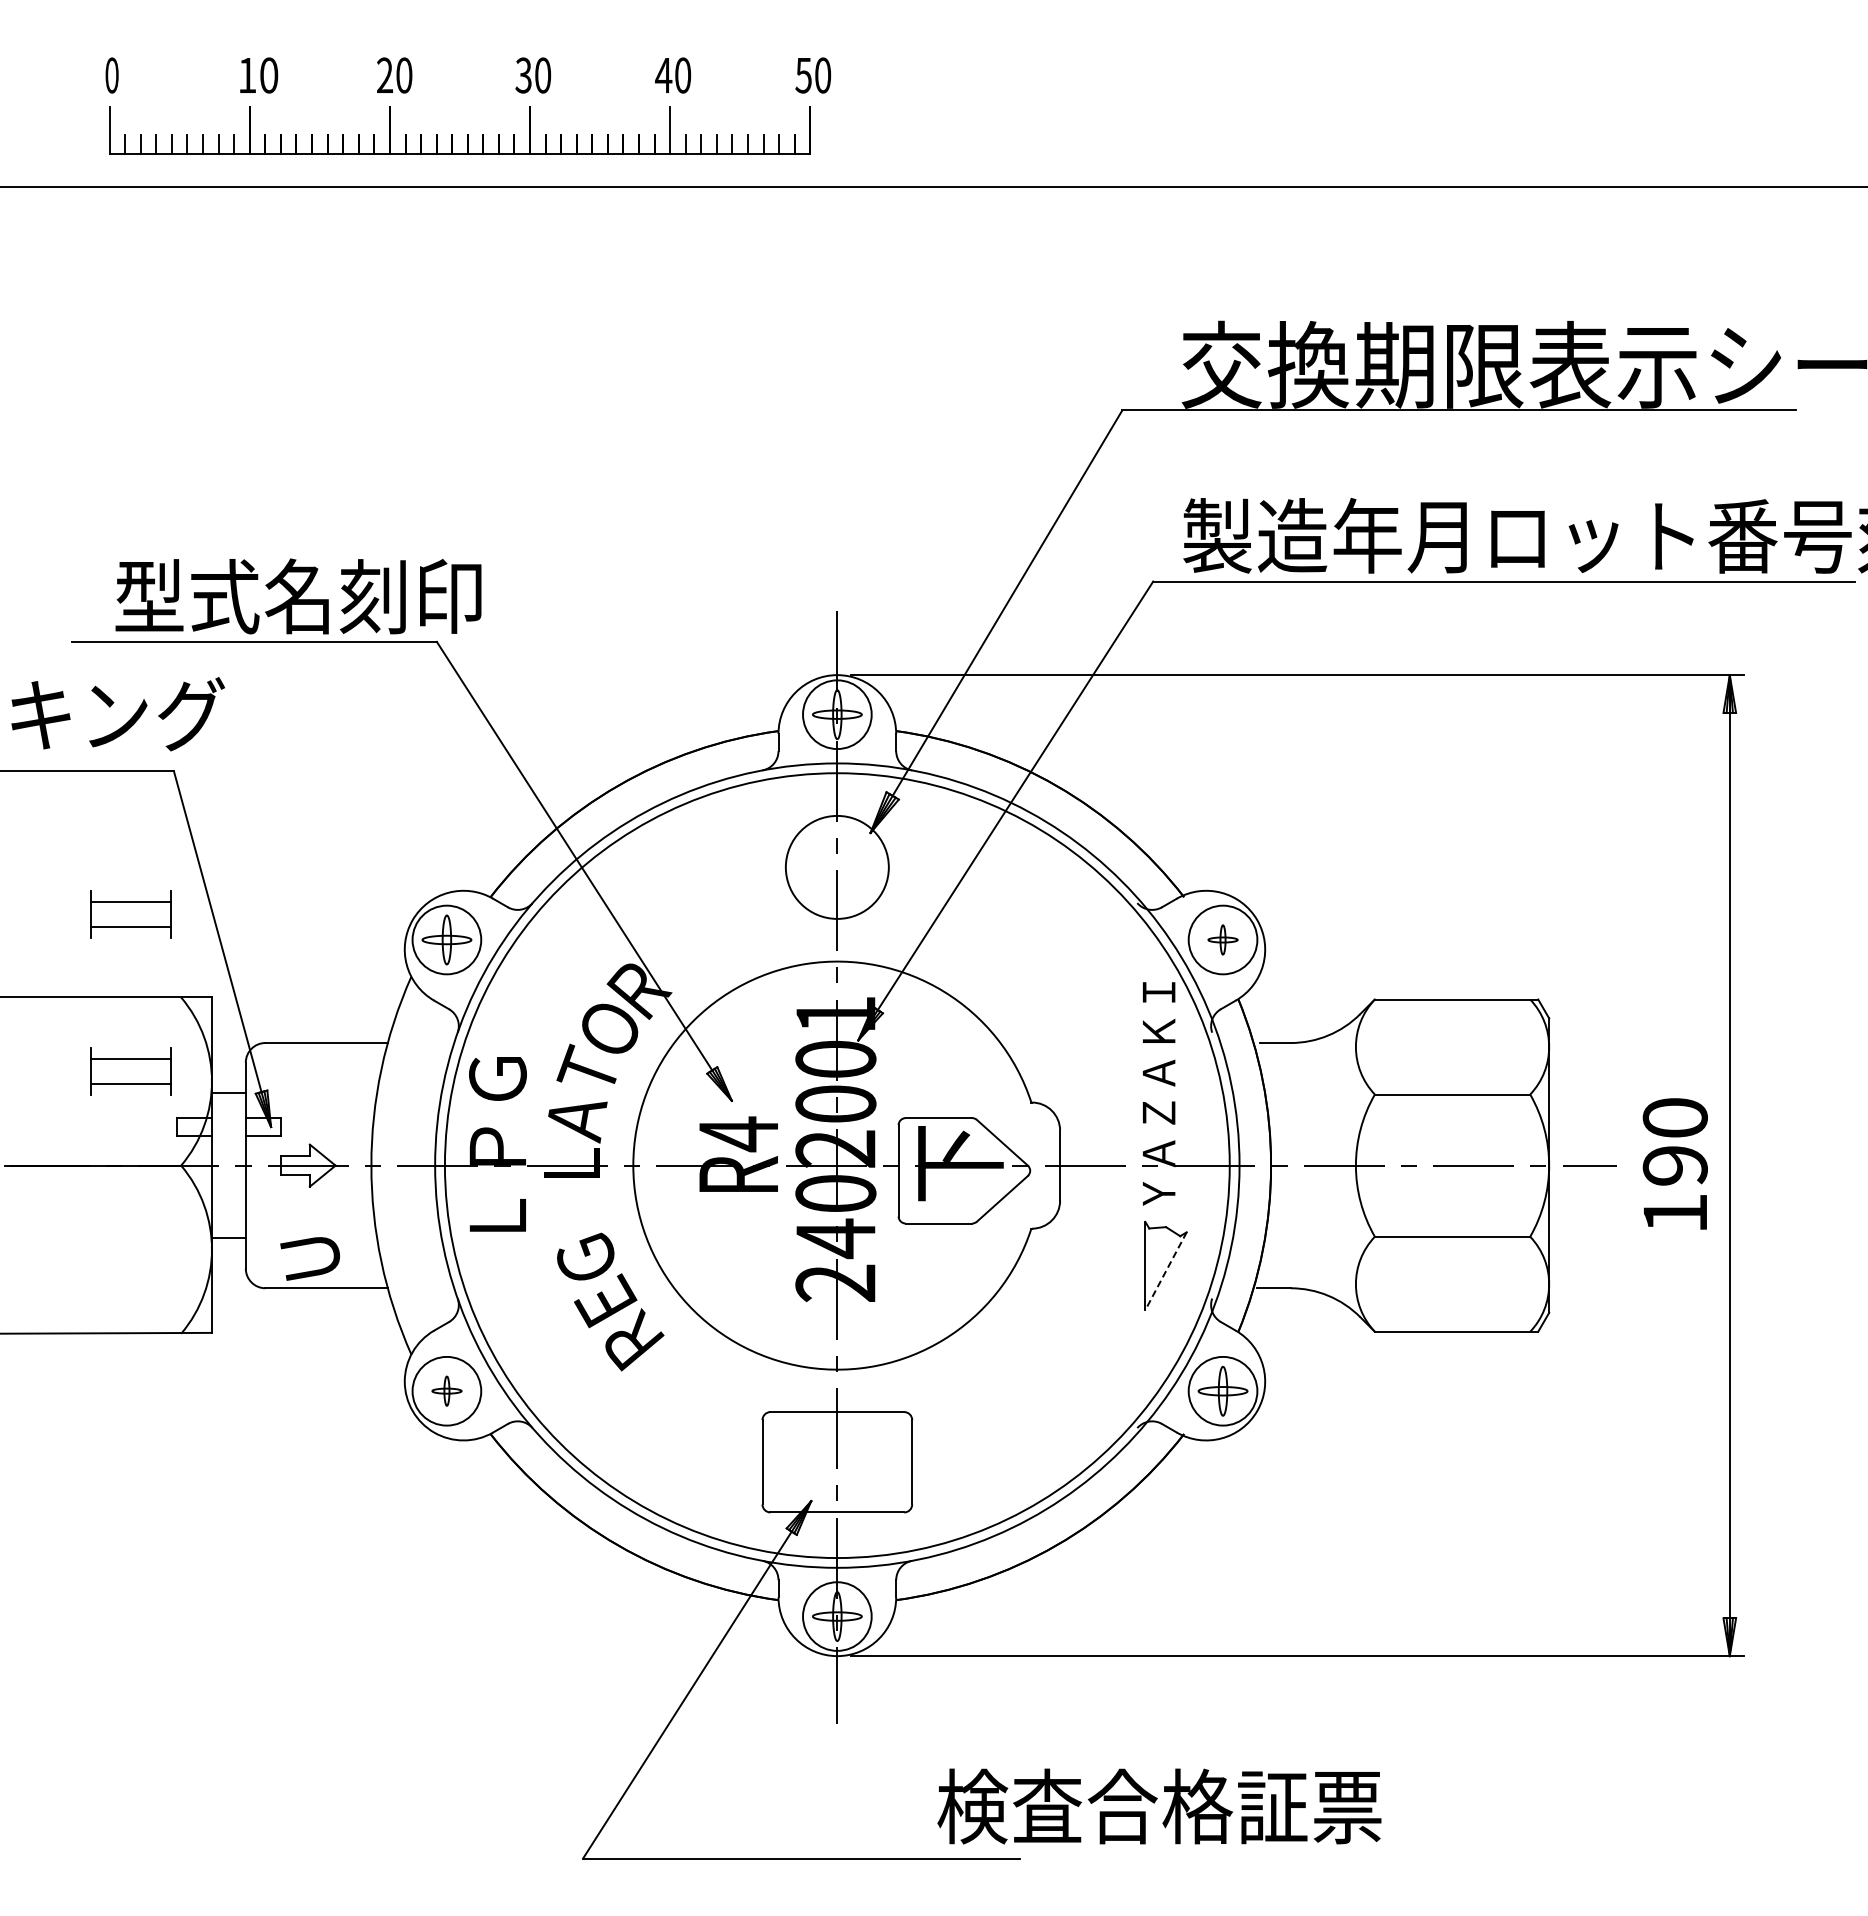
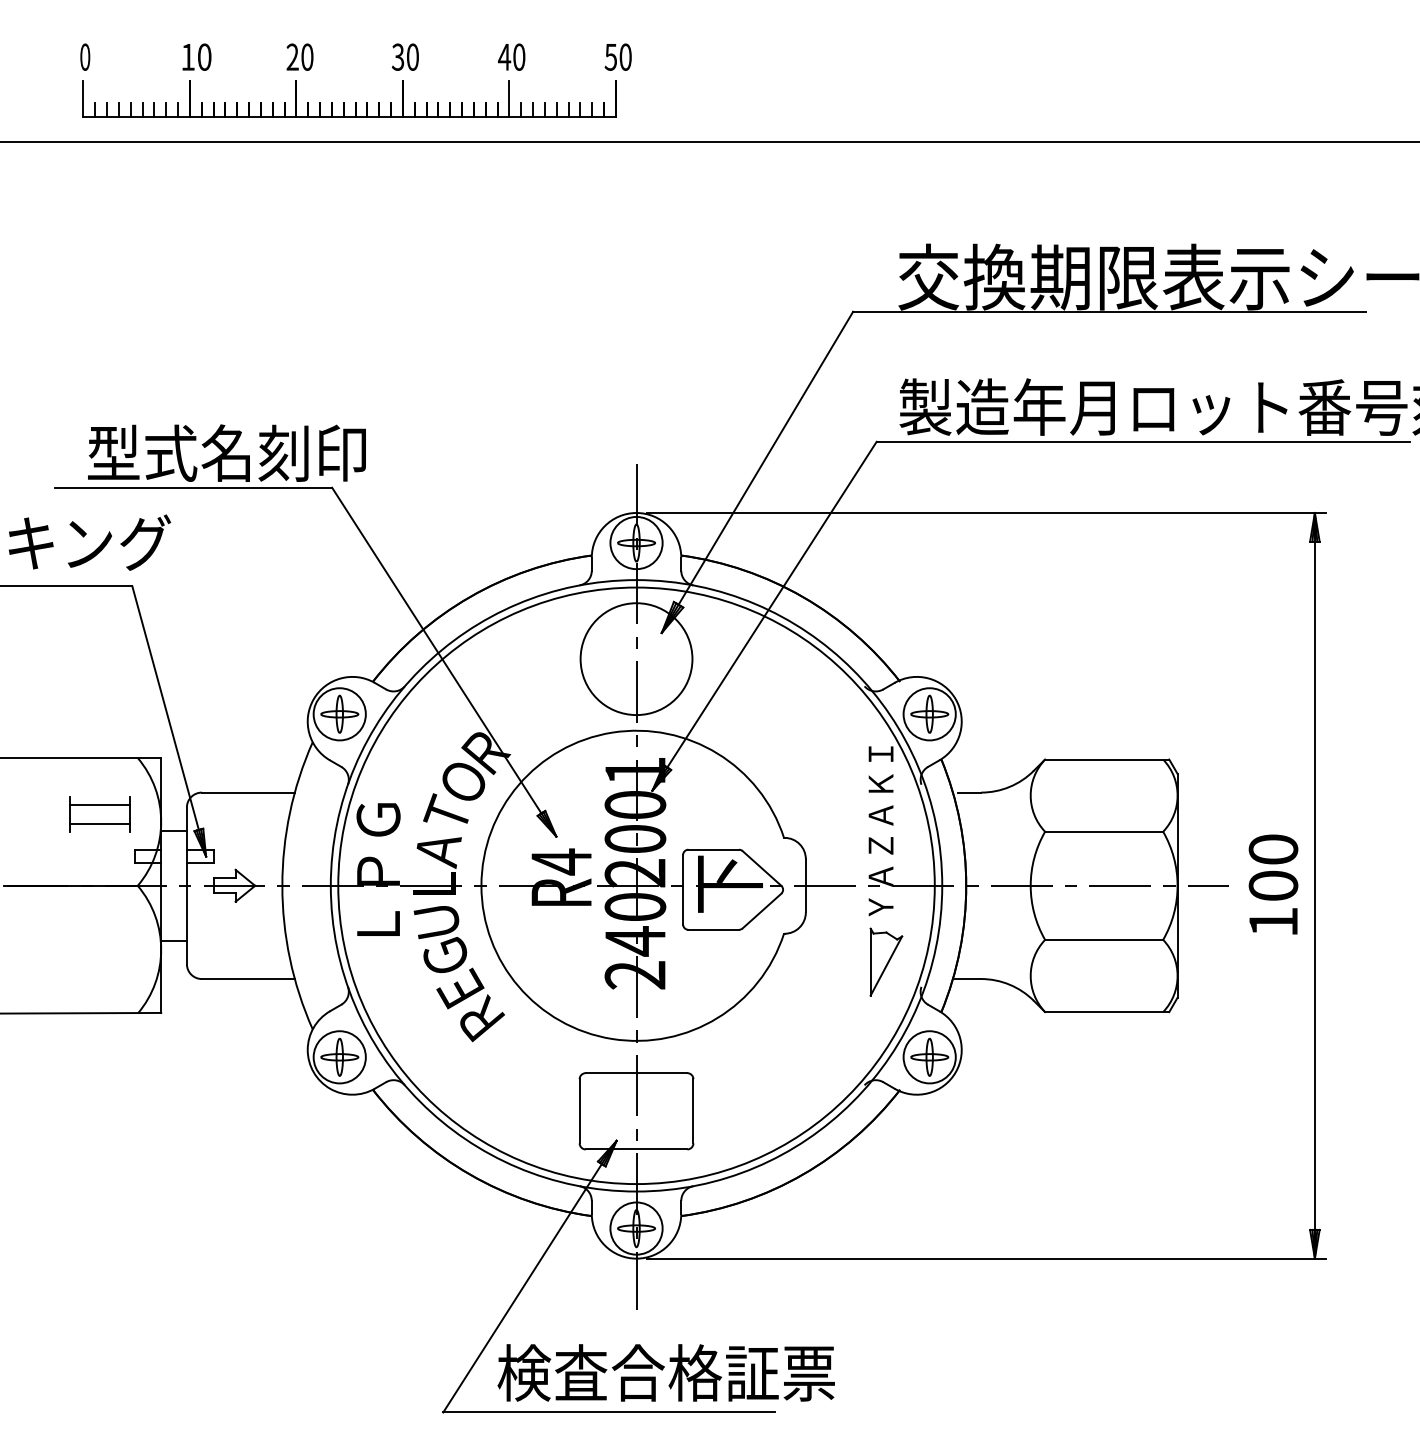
circle: (836, 867) -> (635, 659), size x1.43
part: (130, 914) -> (99, 694), removed
part: (1222, 939) -> (929, 713), size x1.67
text: (1674, 1165) -> (1272, 885), 190 -> 100
text: (309, 1258) -> (435, 922), moved
line: (1165, 1271) -> (885, 966), dashed -> solid
part: (446, 1390) -> (339, 1056), size x1.67
text: (1159, 1806) -> (666, 1372), moved

